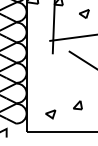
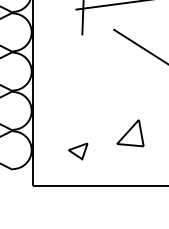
part: (77, 105) -> (130, 134), size x1.6

